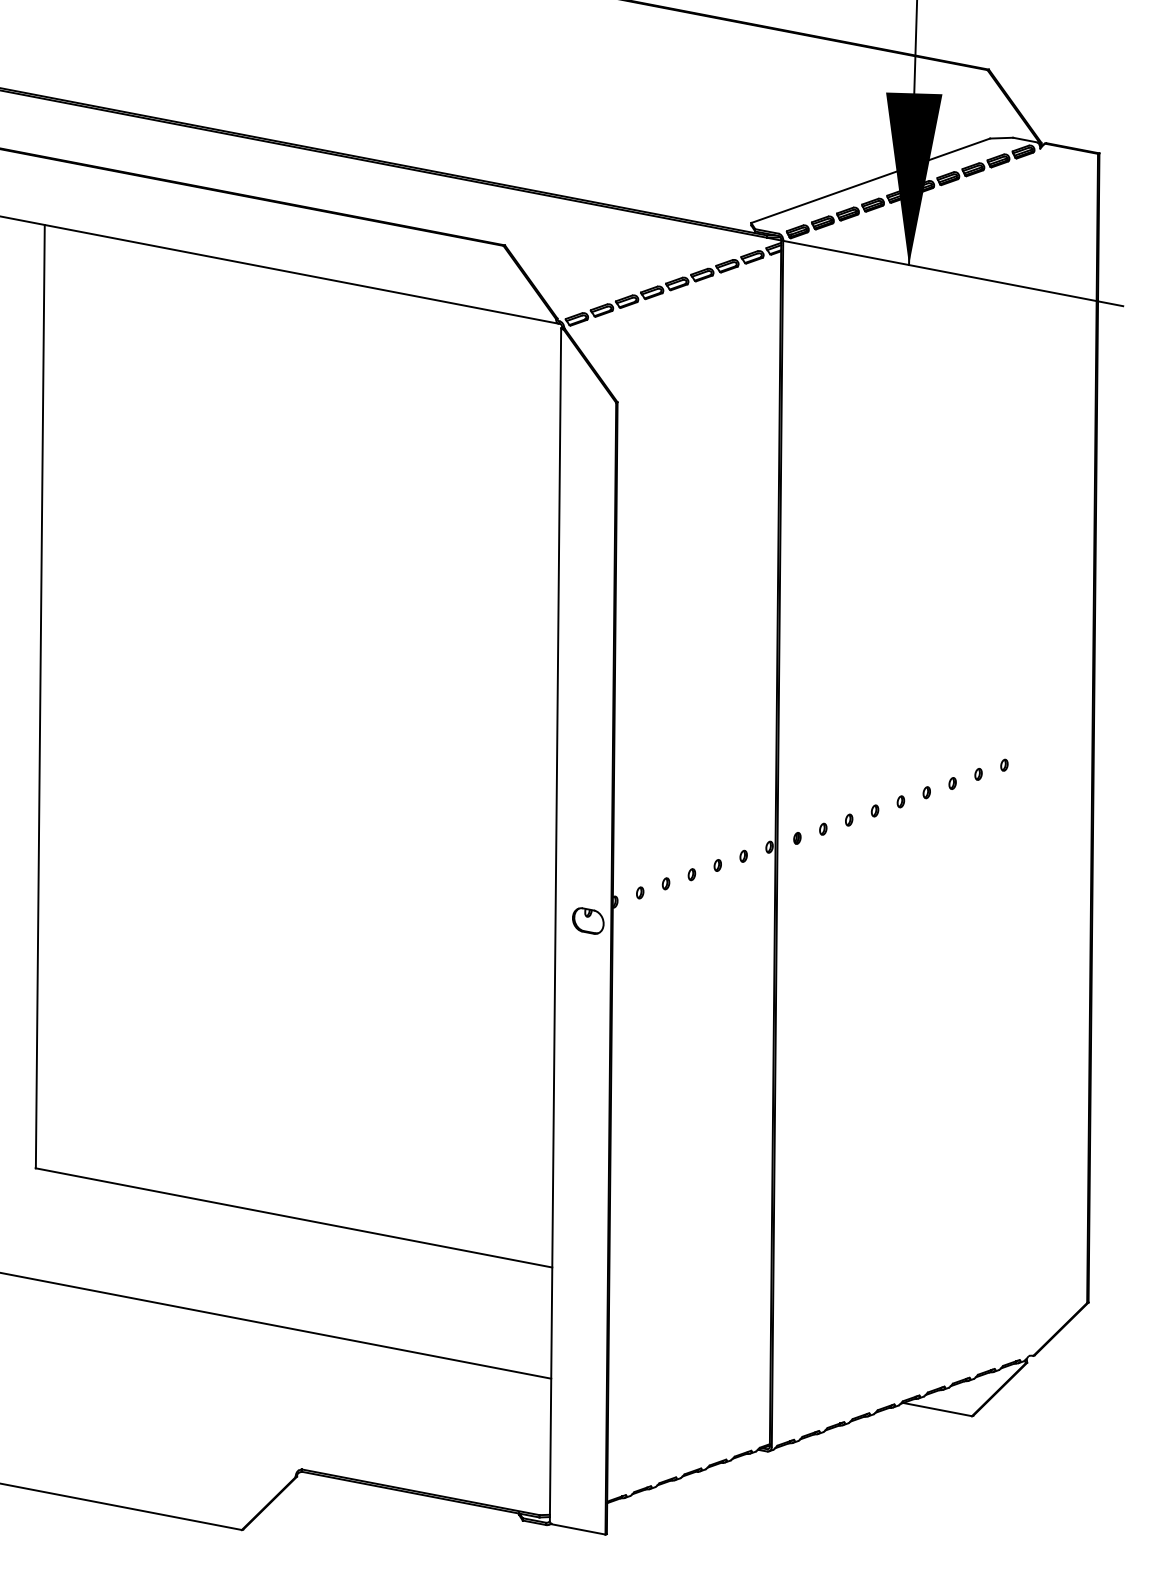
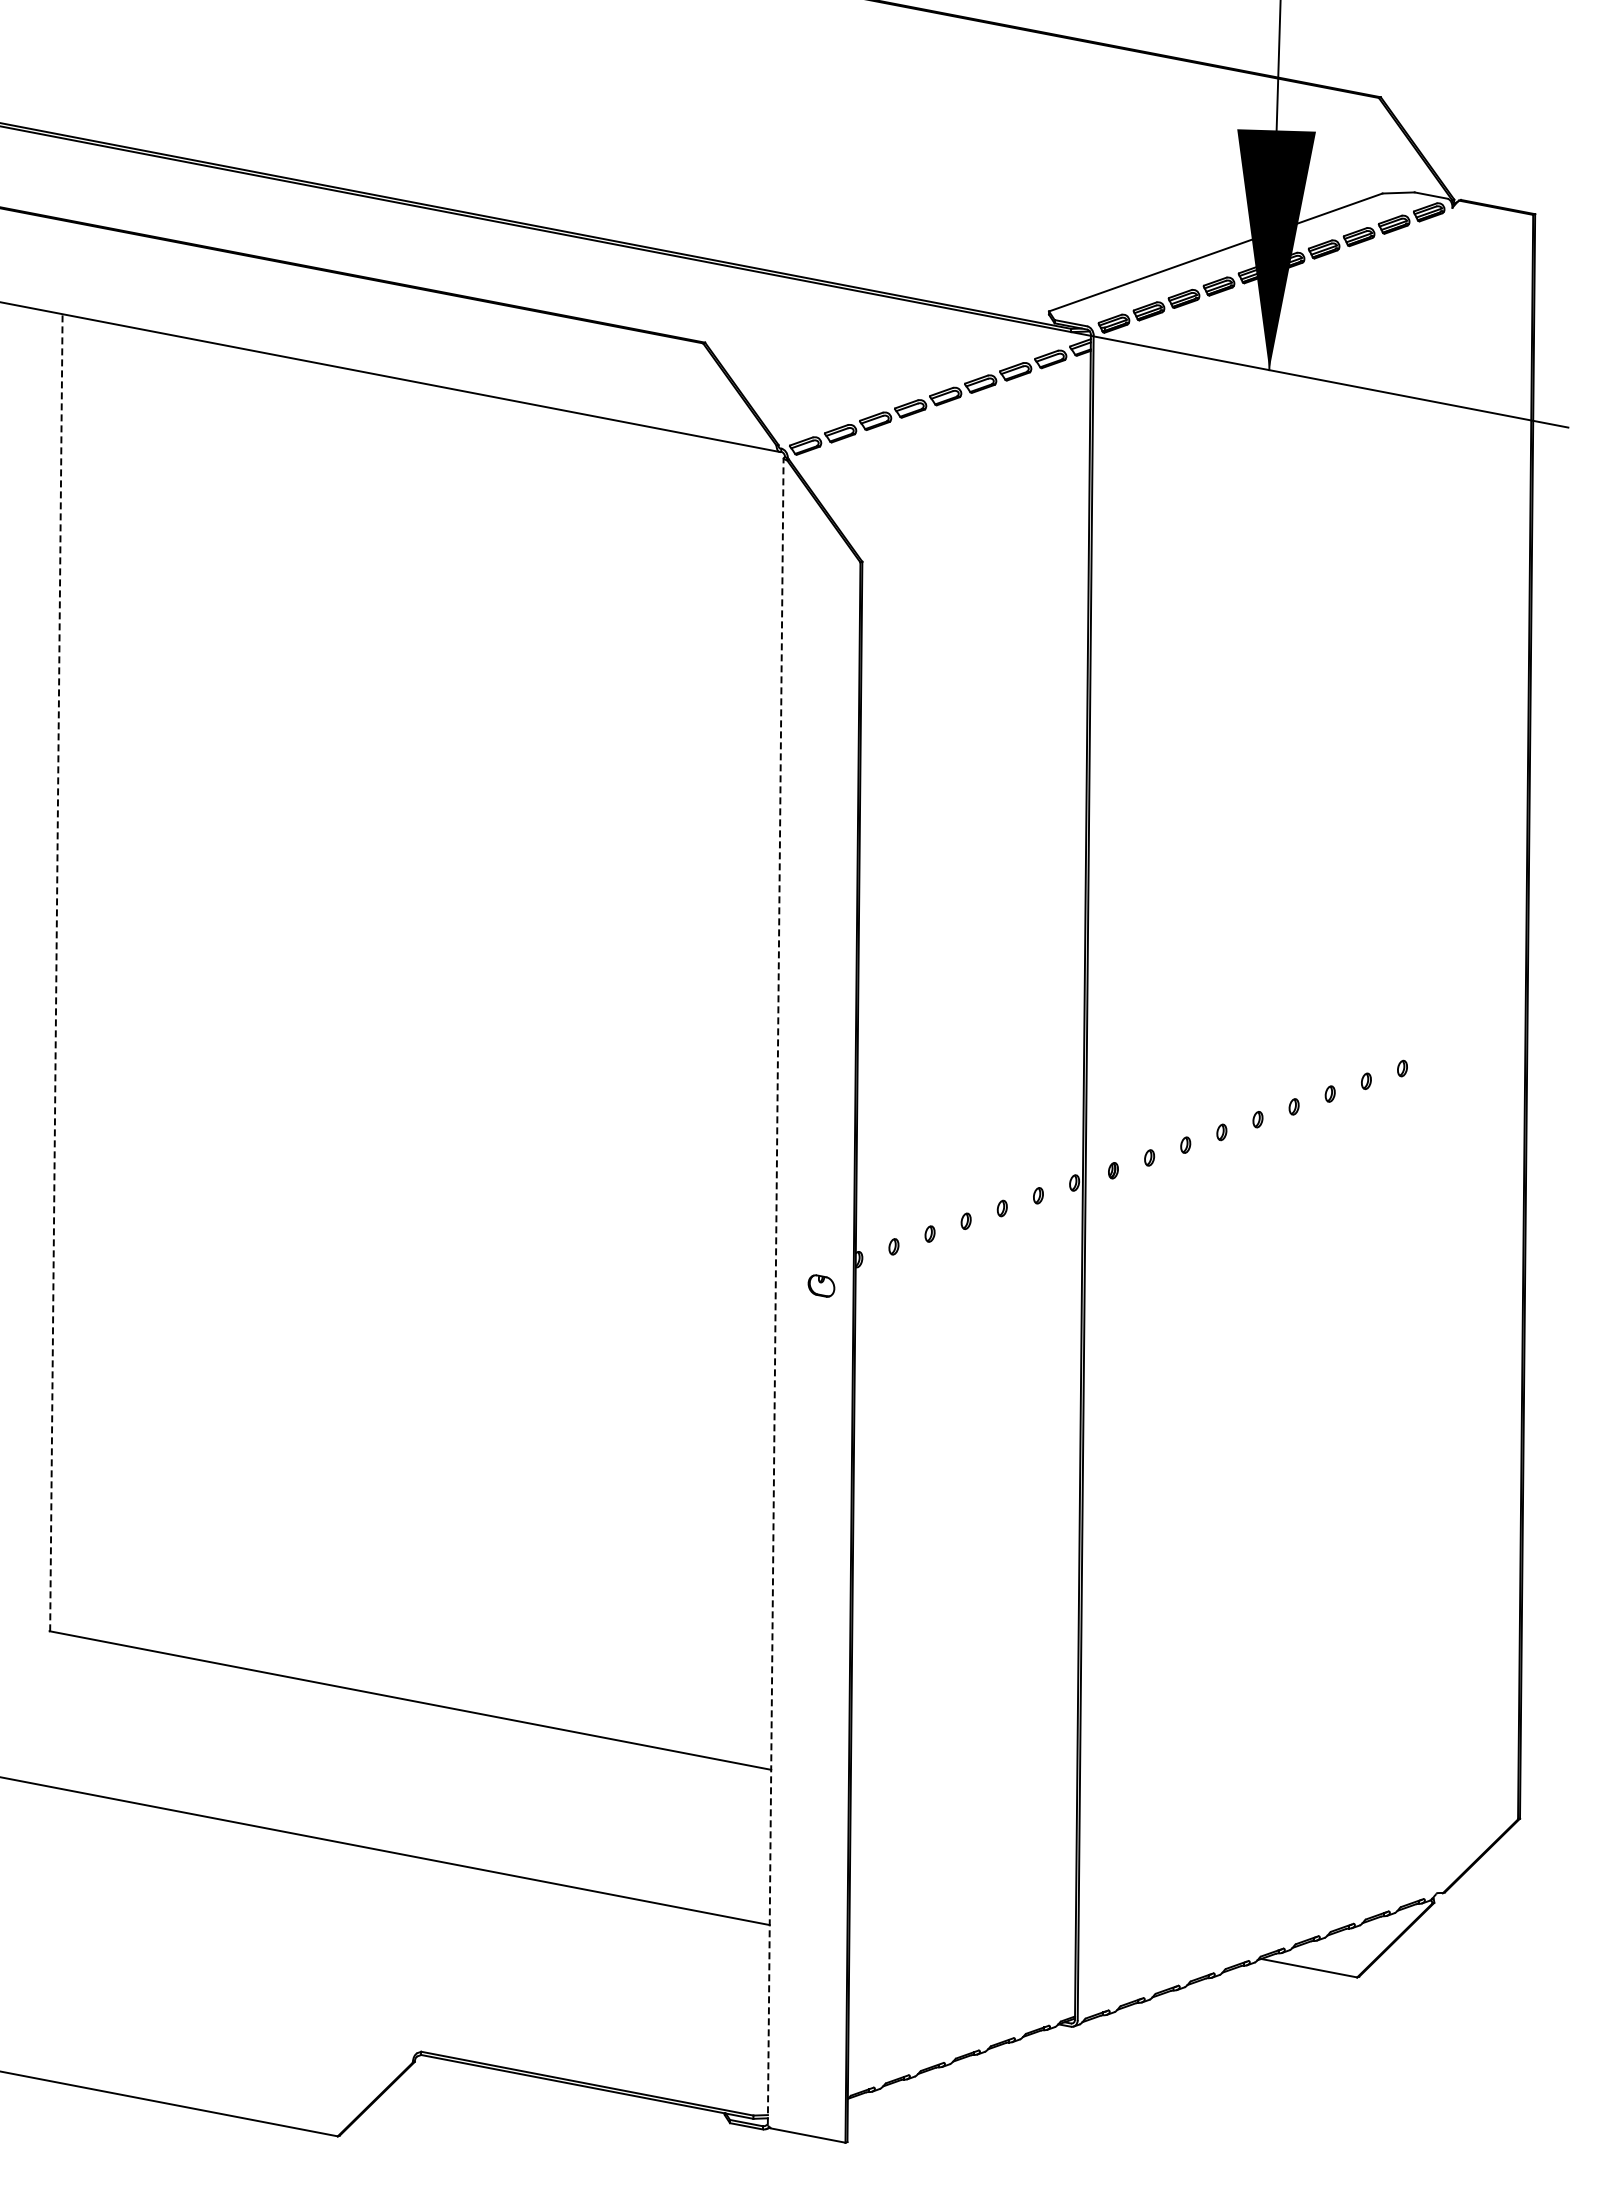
line: (40, 696) -> (56, 972), solid -> dashed
part: (588, 920) -> (821, 1285), size x0.6
line: (555, 924) -> (775, 1291), solid -> dashed

